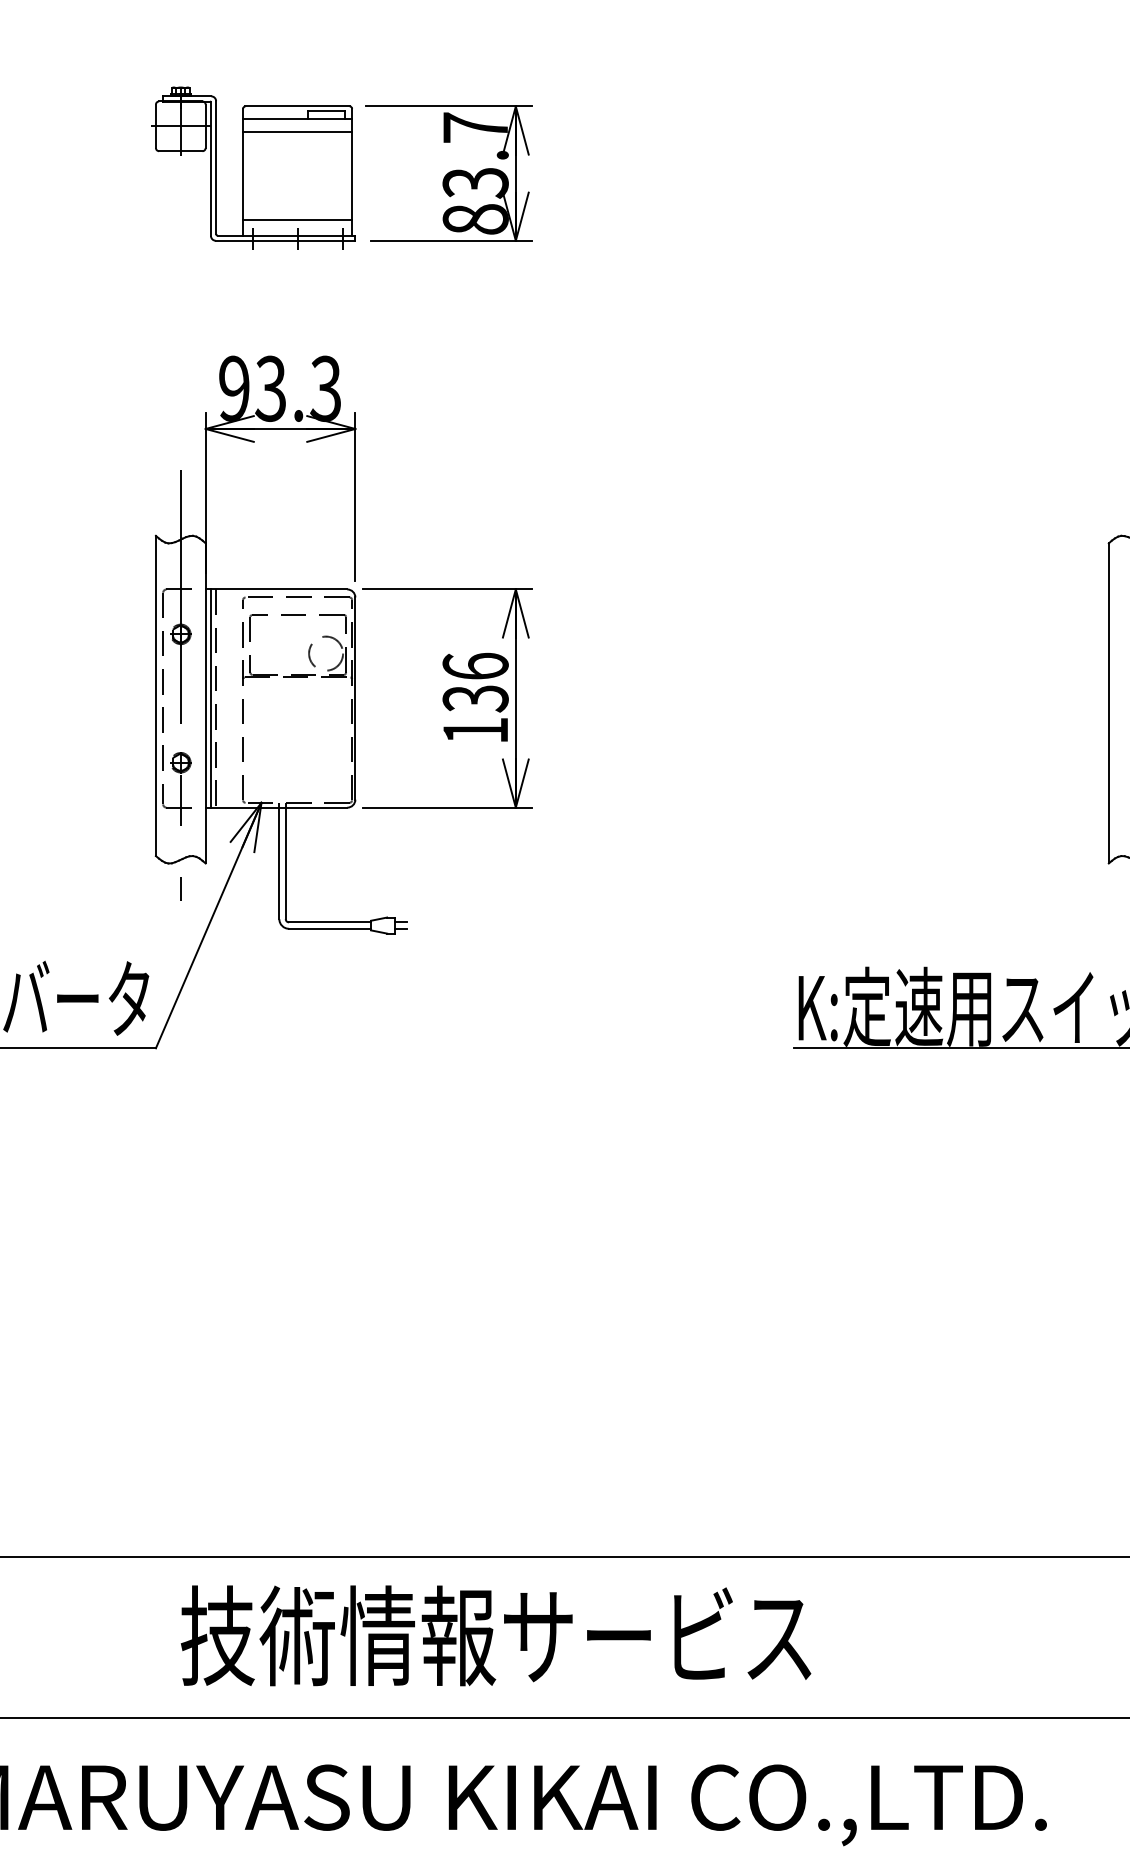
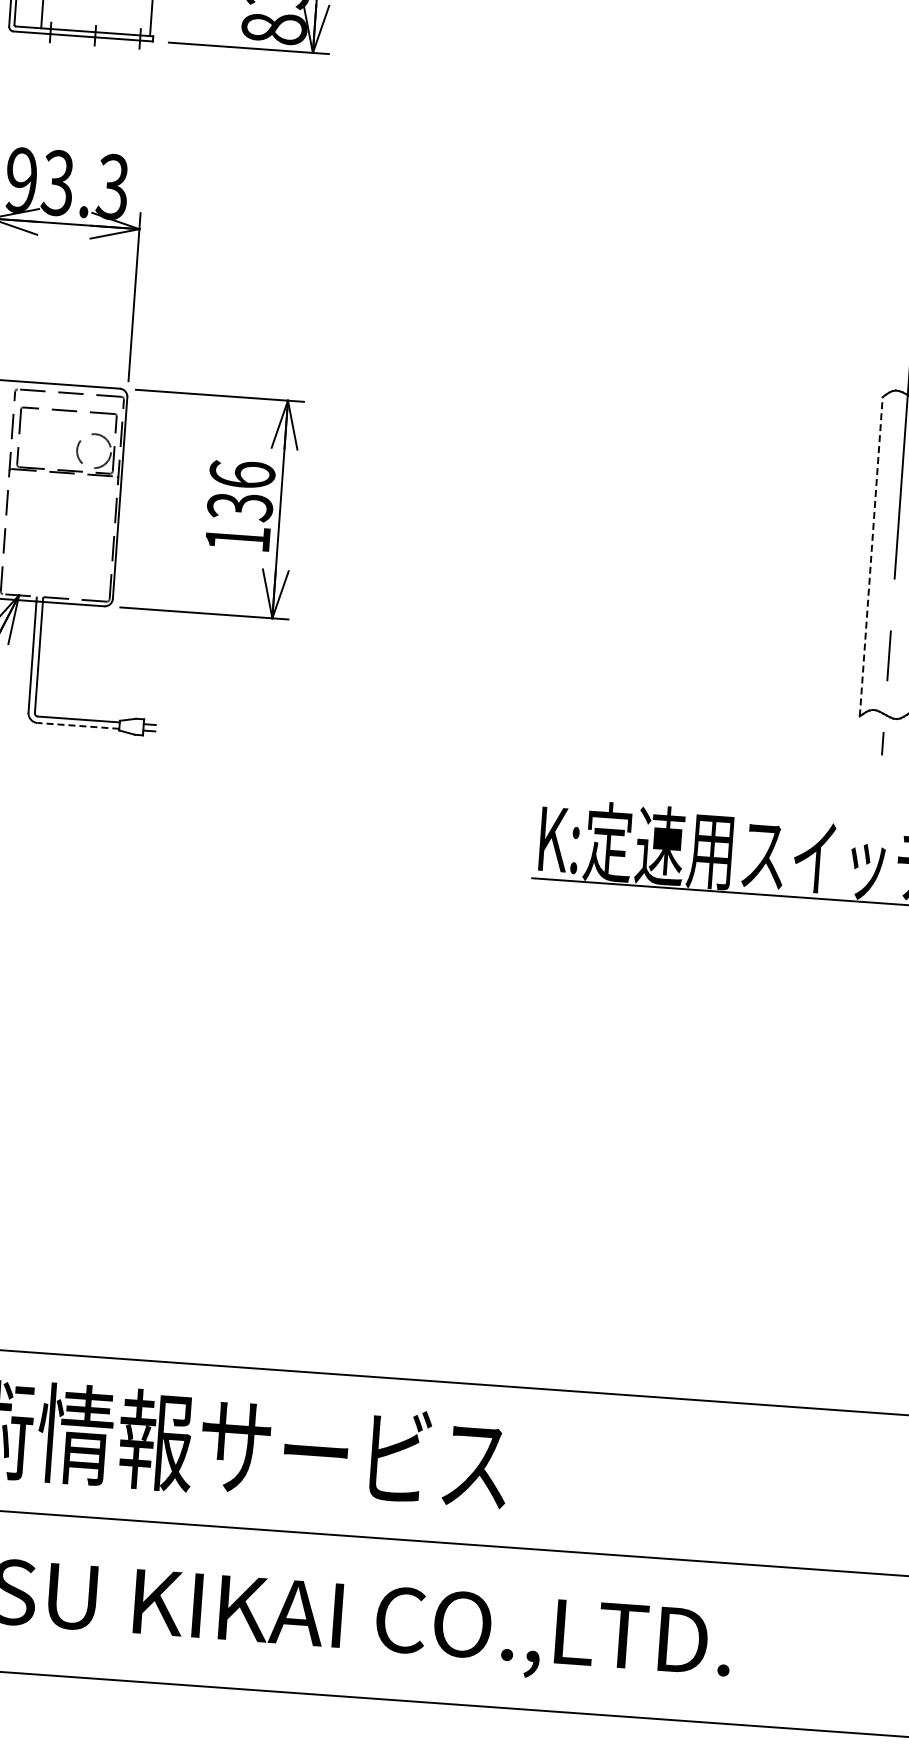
line: (297, 219) -> (96, 16), removed
line: (1108, 702) -> (871, 555), solid -> dashed
line: (329, 928) -> (77, 725), solid -> dashed

